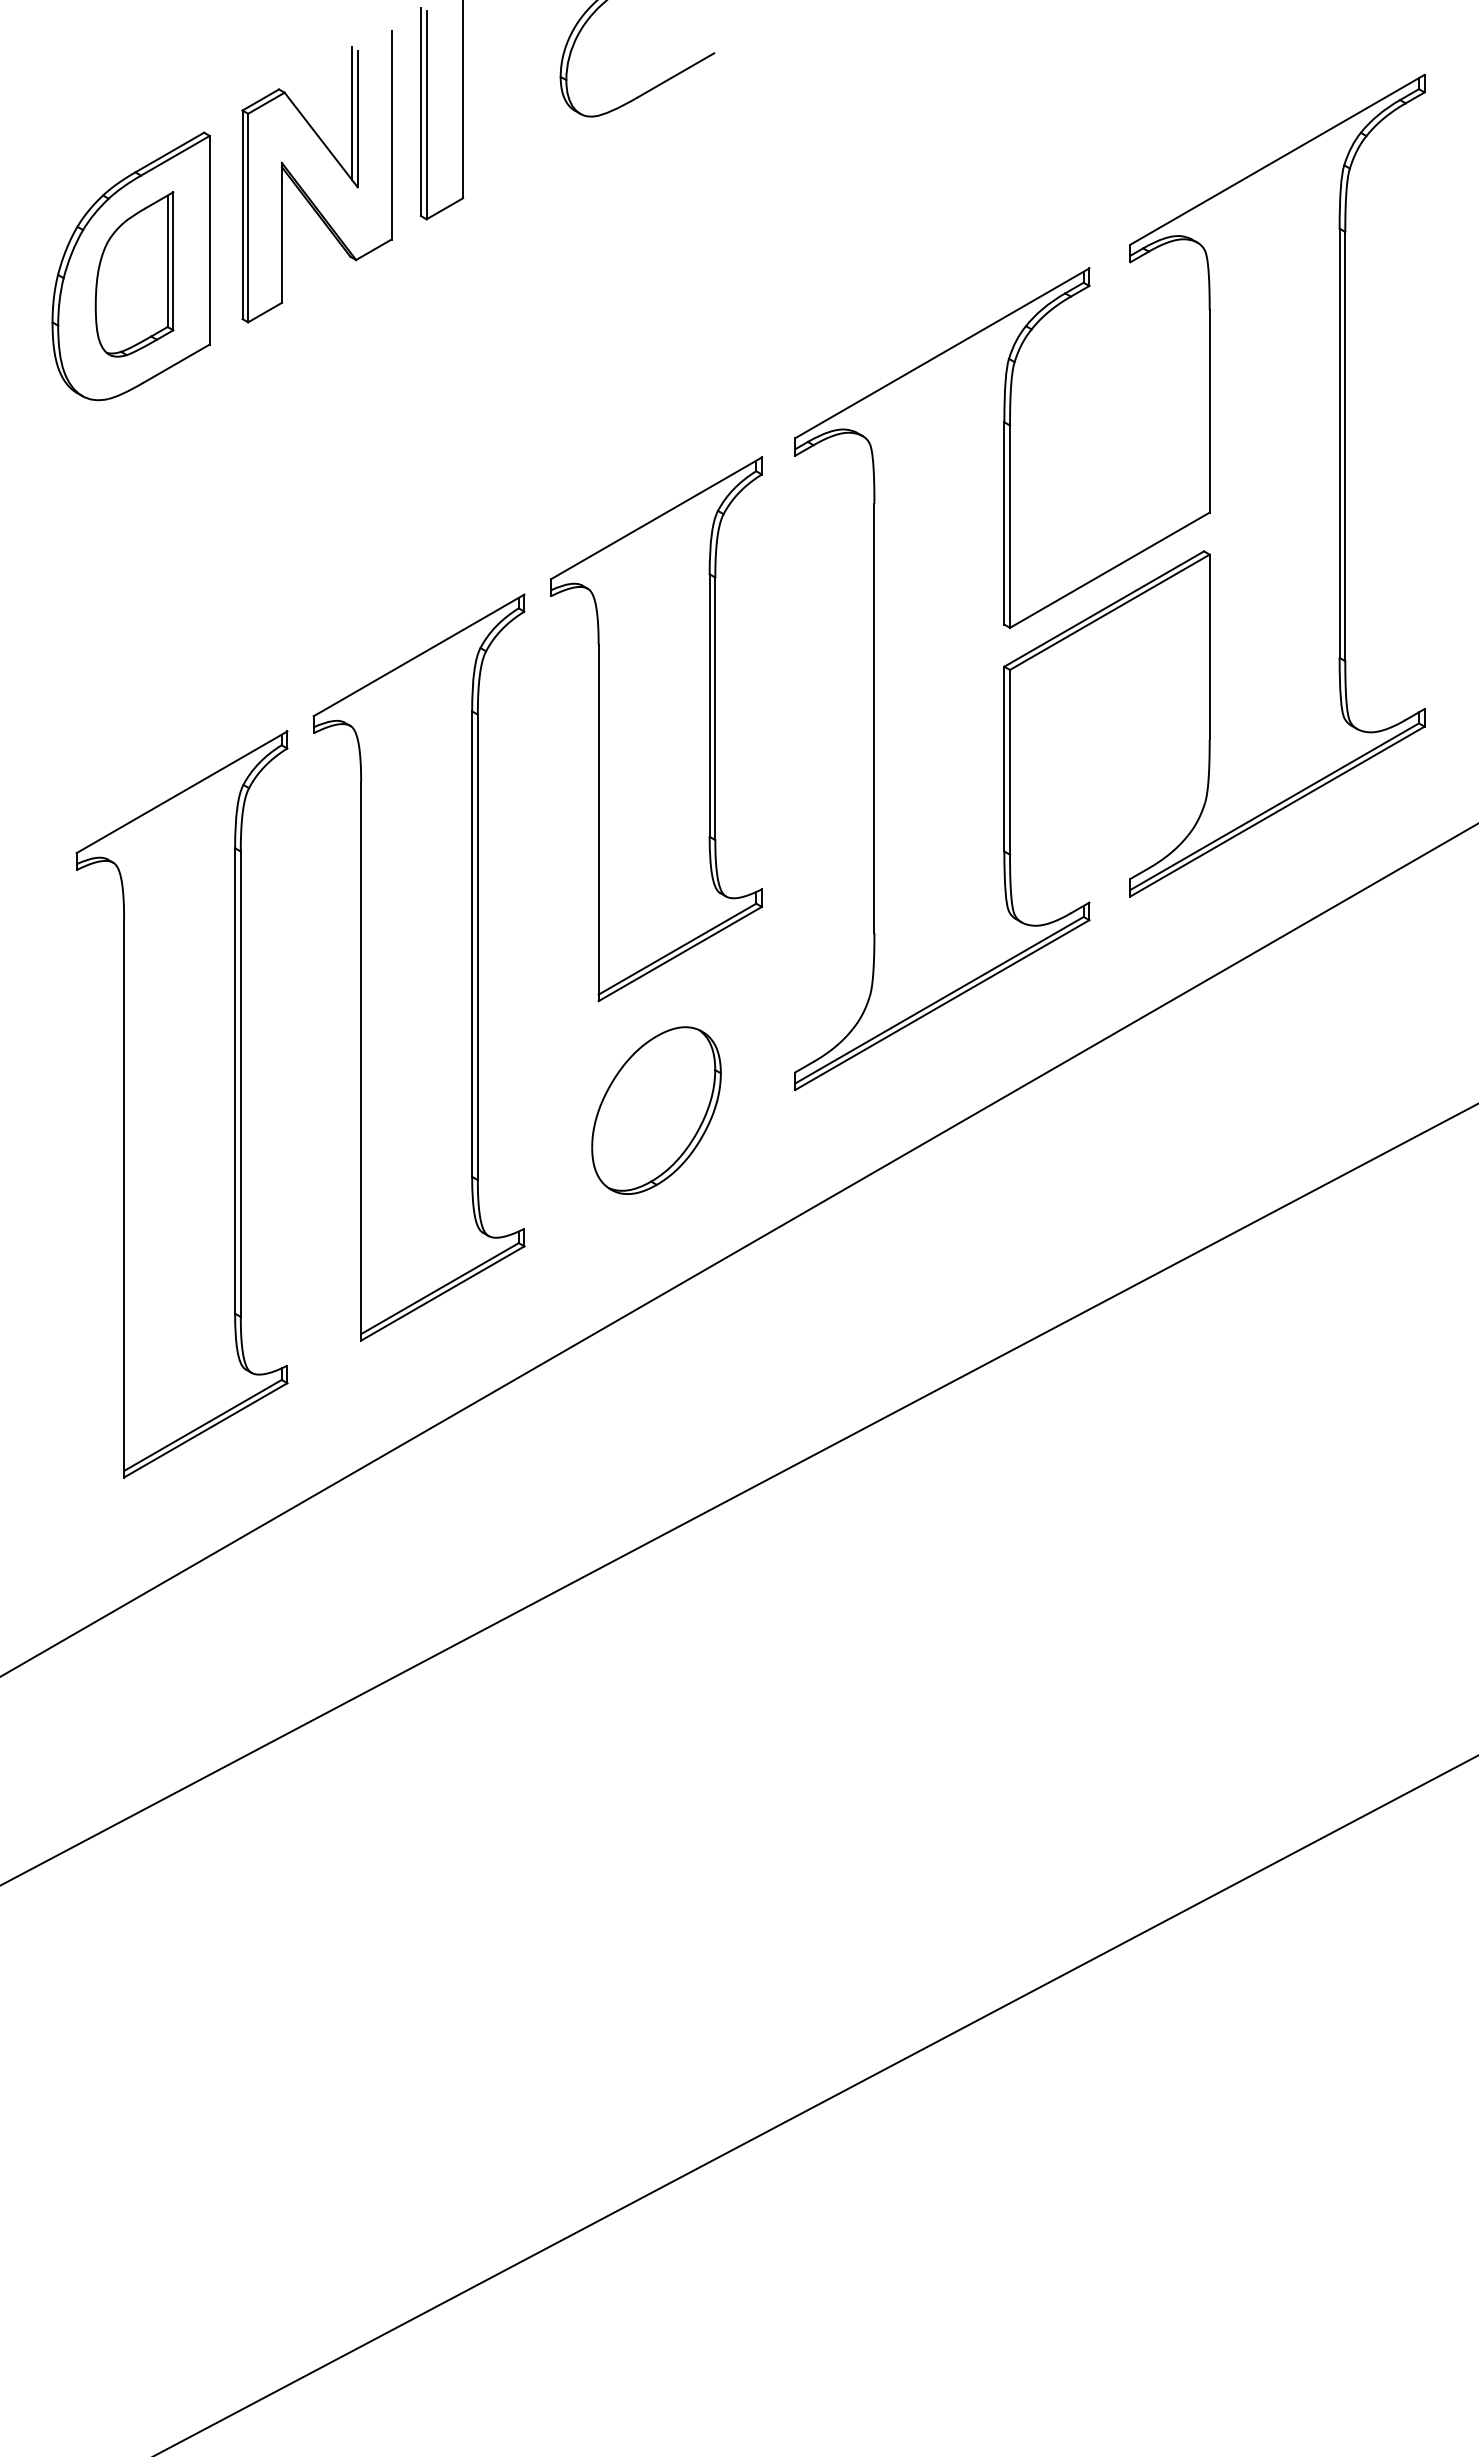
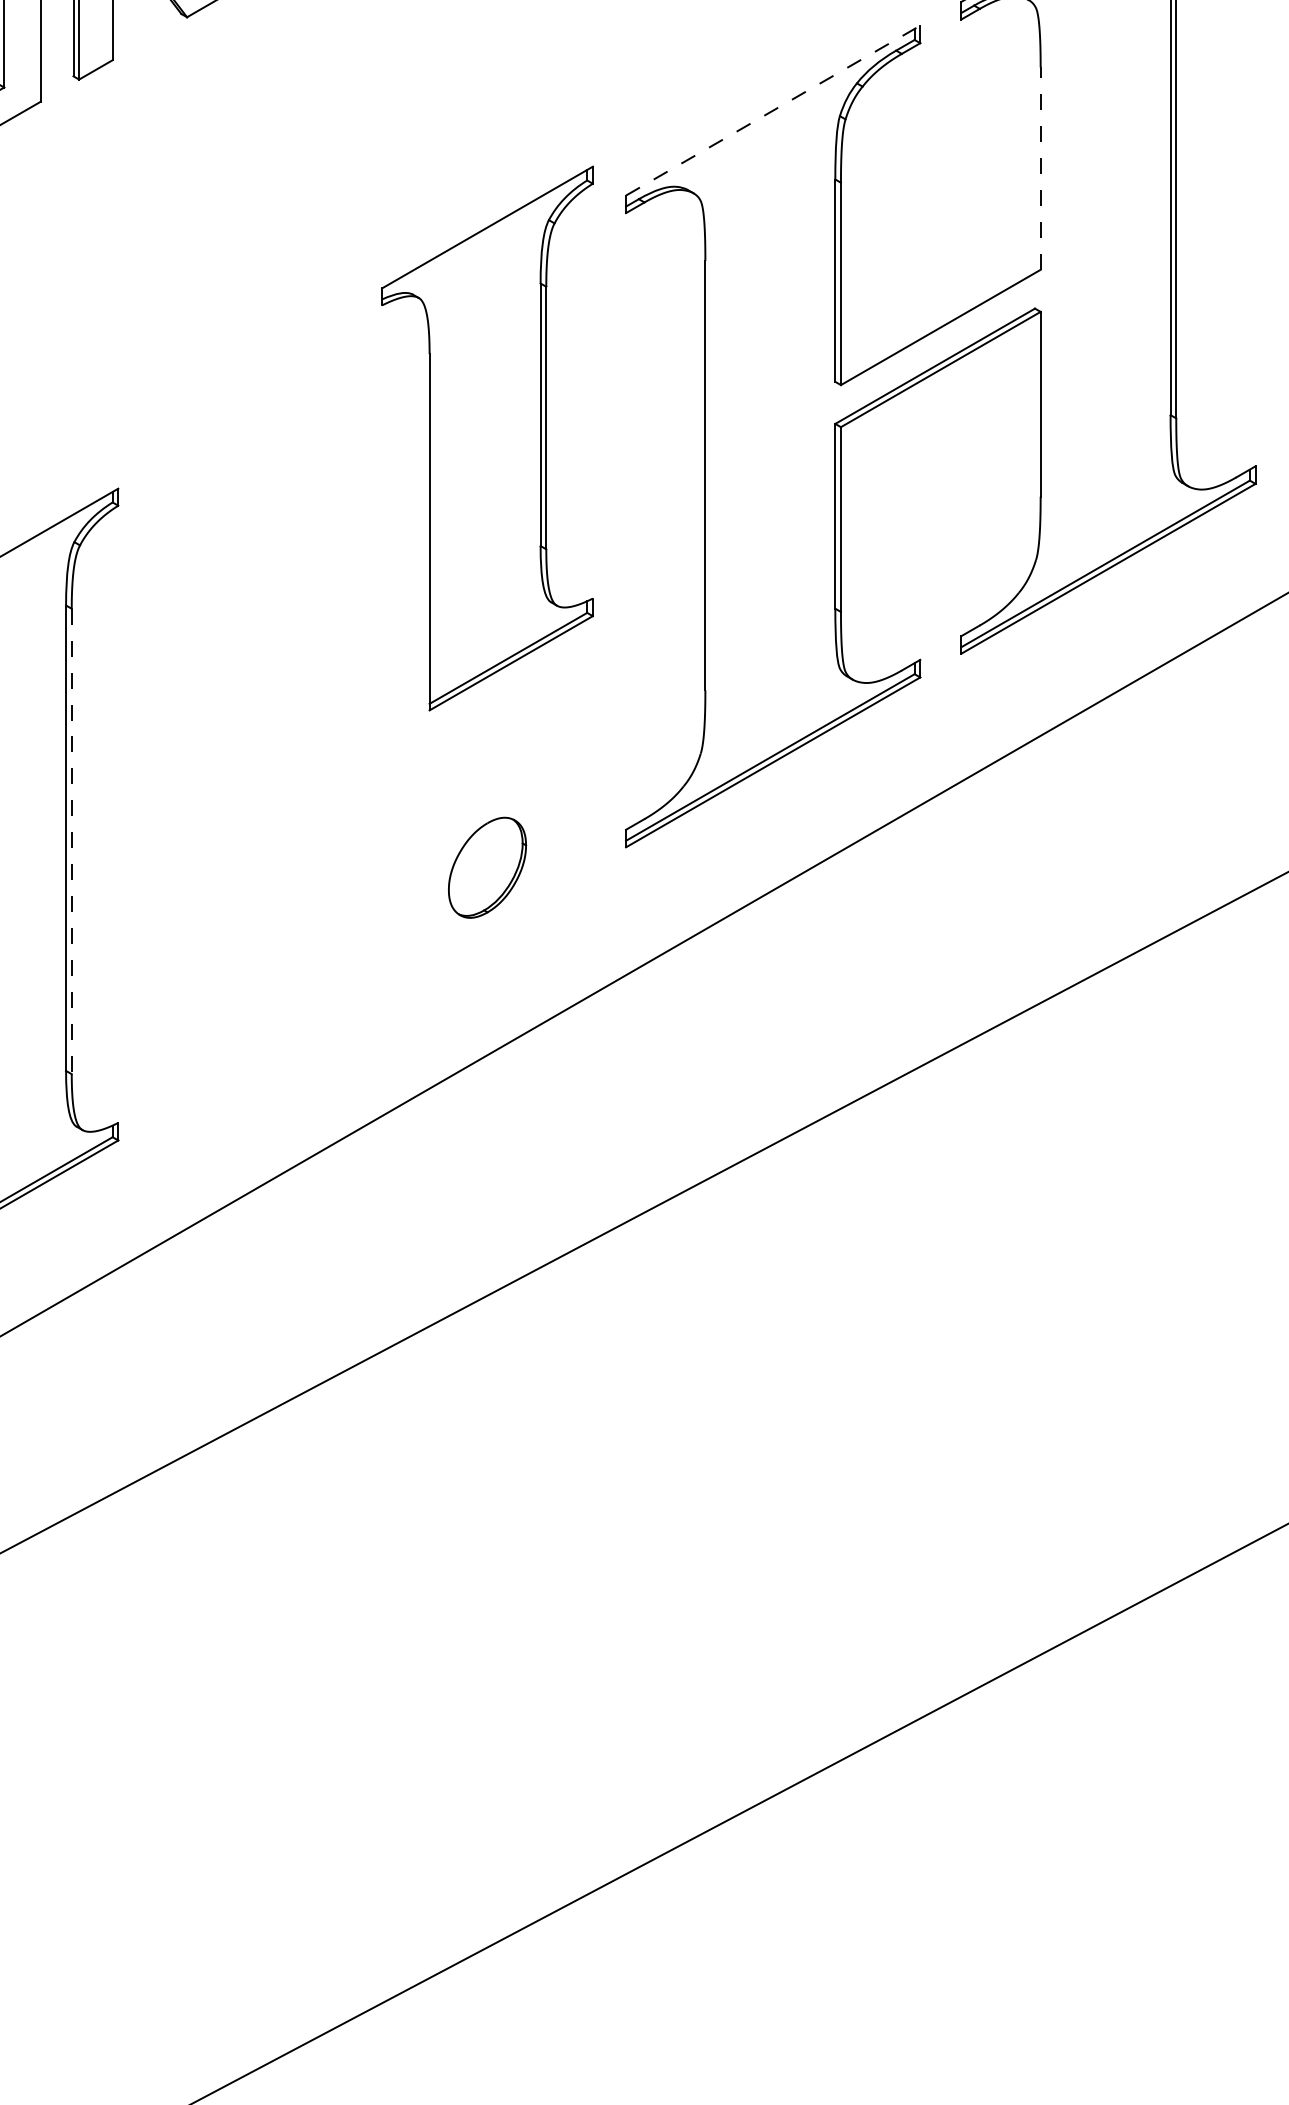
line: (942, 353) -> (773, 110), solid -> dashed
line: (1209, 410) -> (1040, 167), solid -> dashed
part: (656, 729) -> (487, 438), moved
part: (418, 967) -> (249, 724), removed
line: (240, 1084) -> (71, 841), solid -> dashed
part: (656, 1110) -> (487, 867), size x0.6

